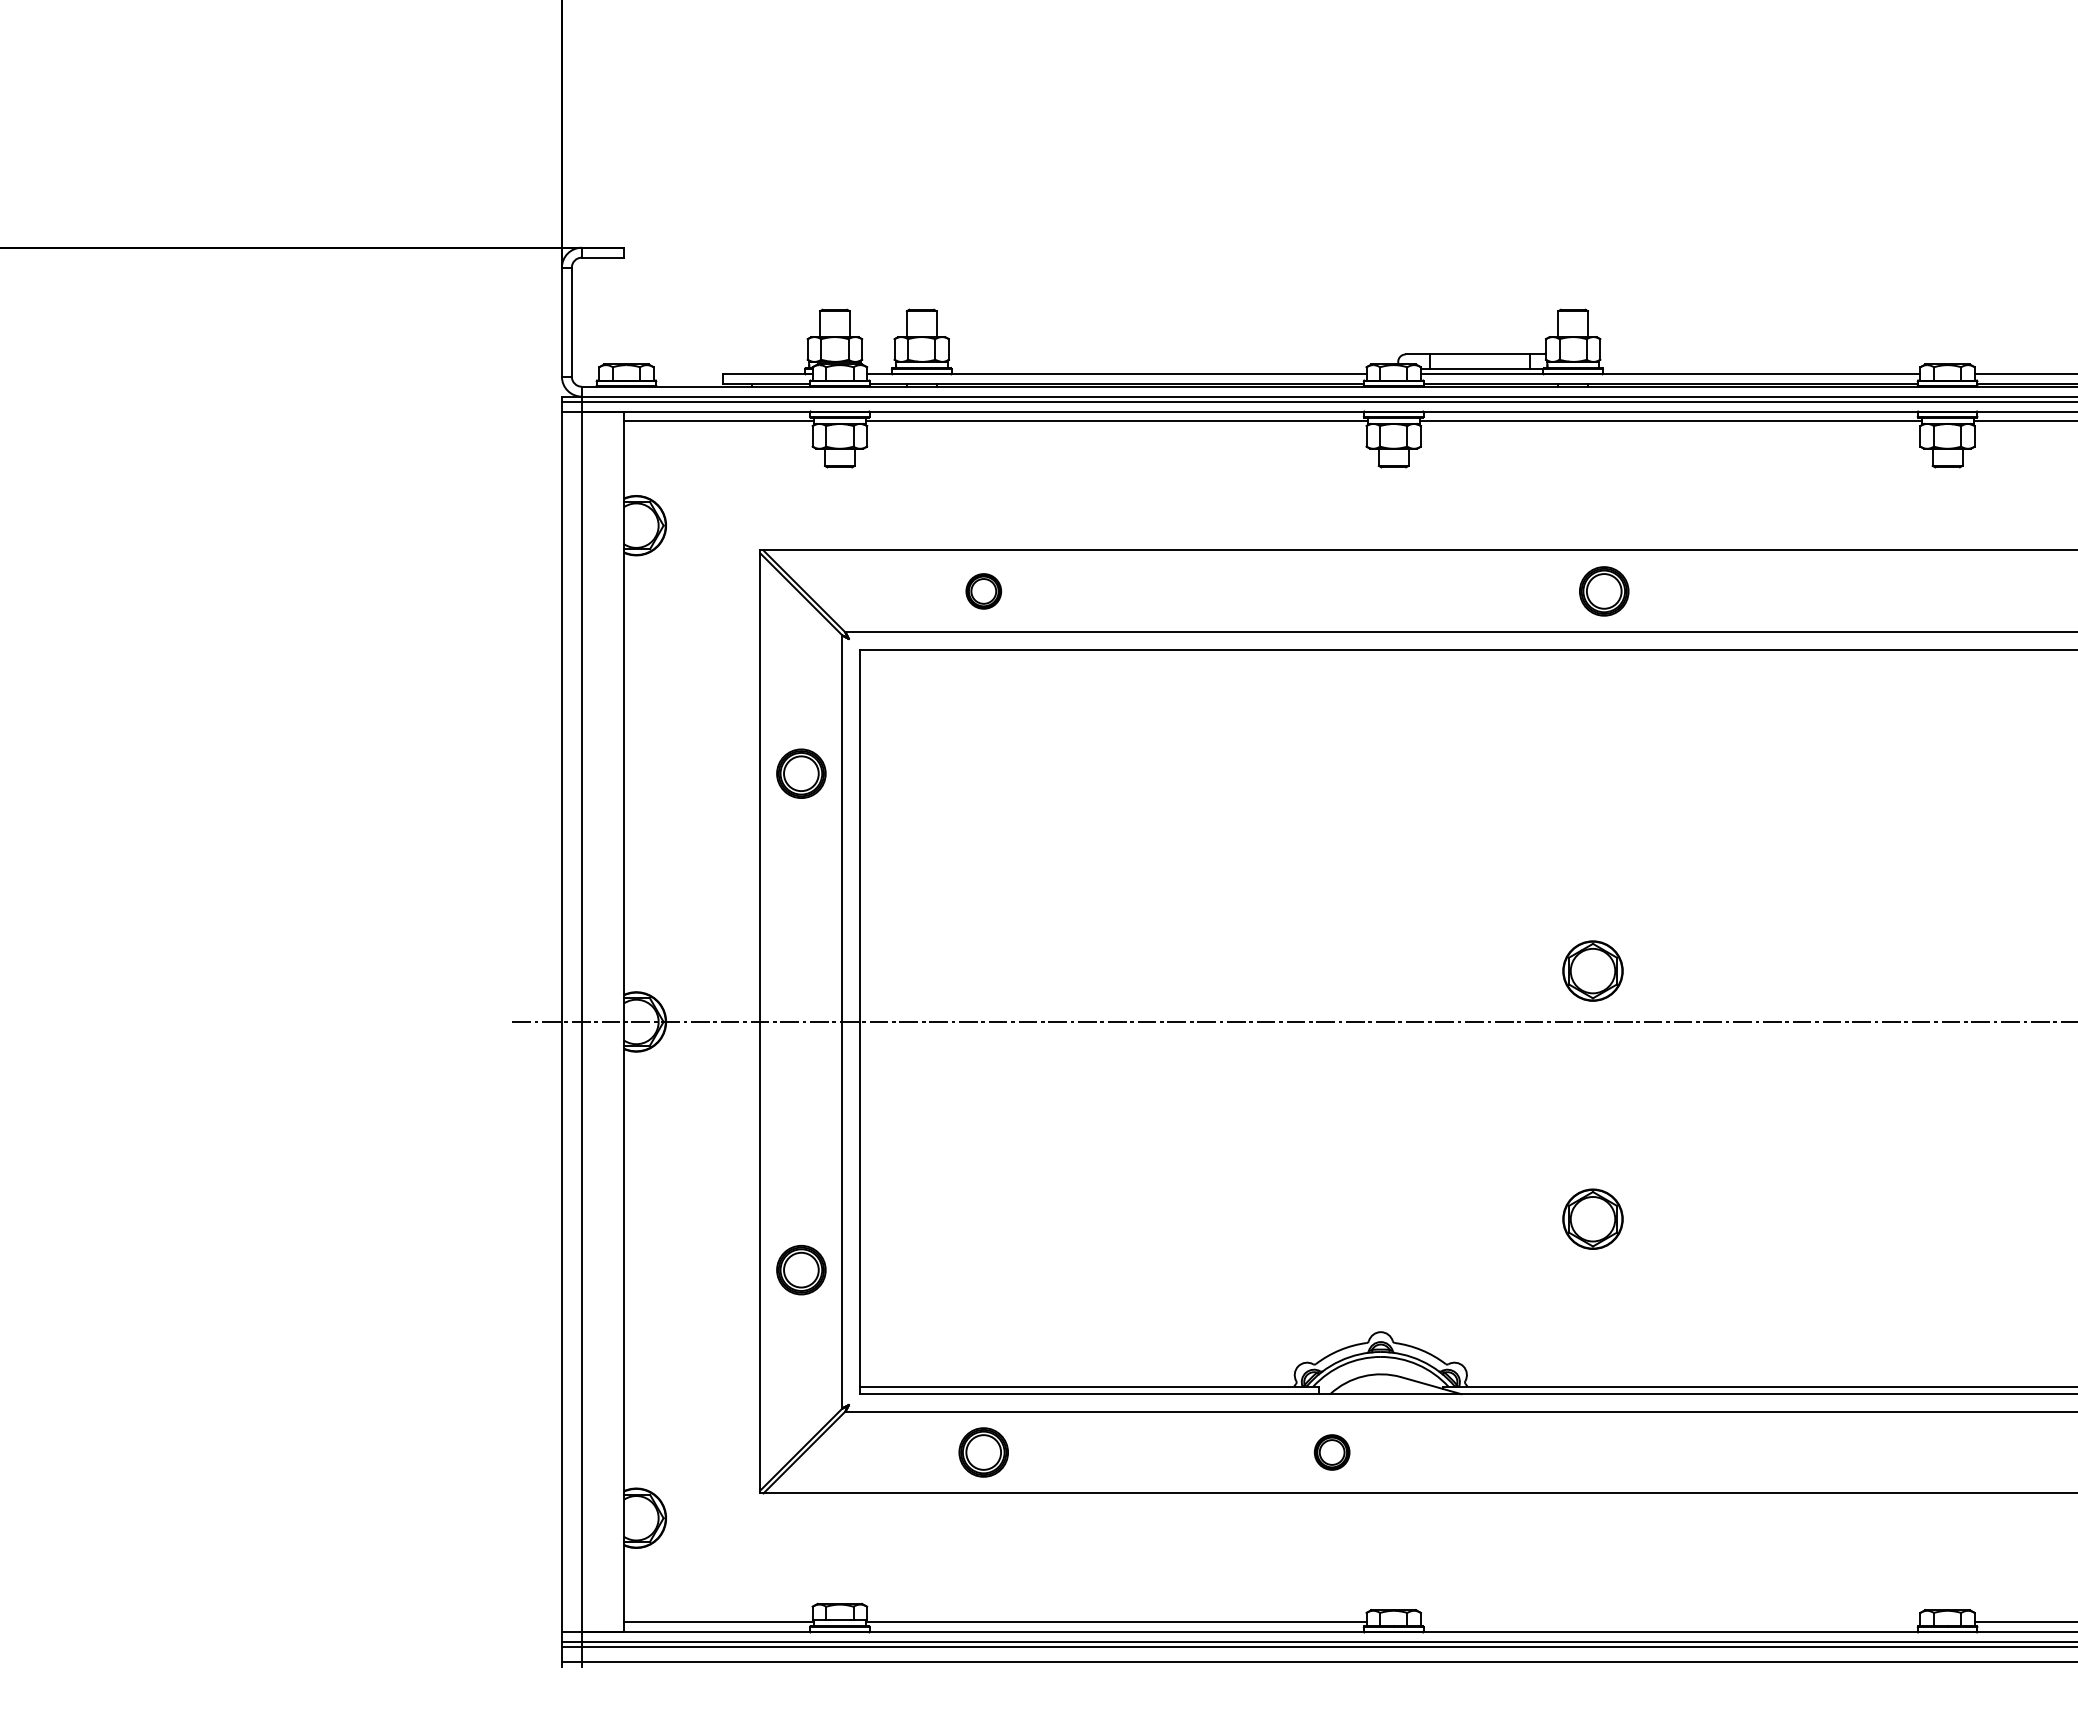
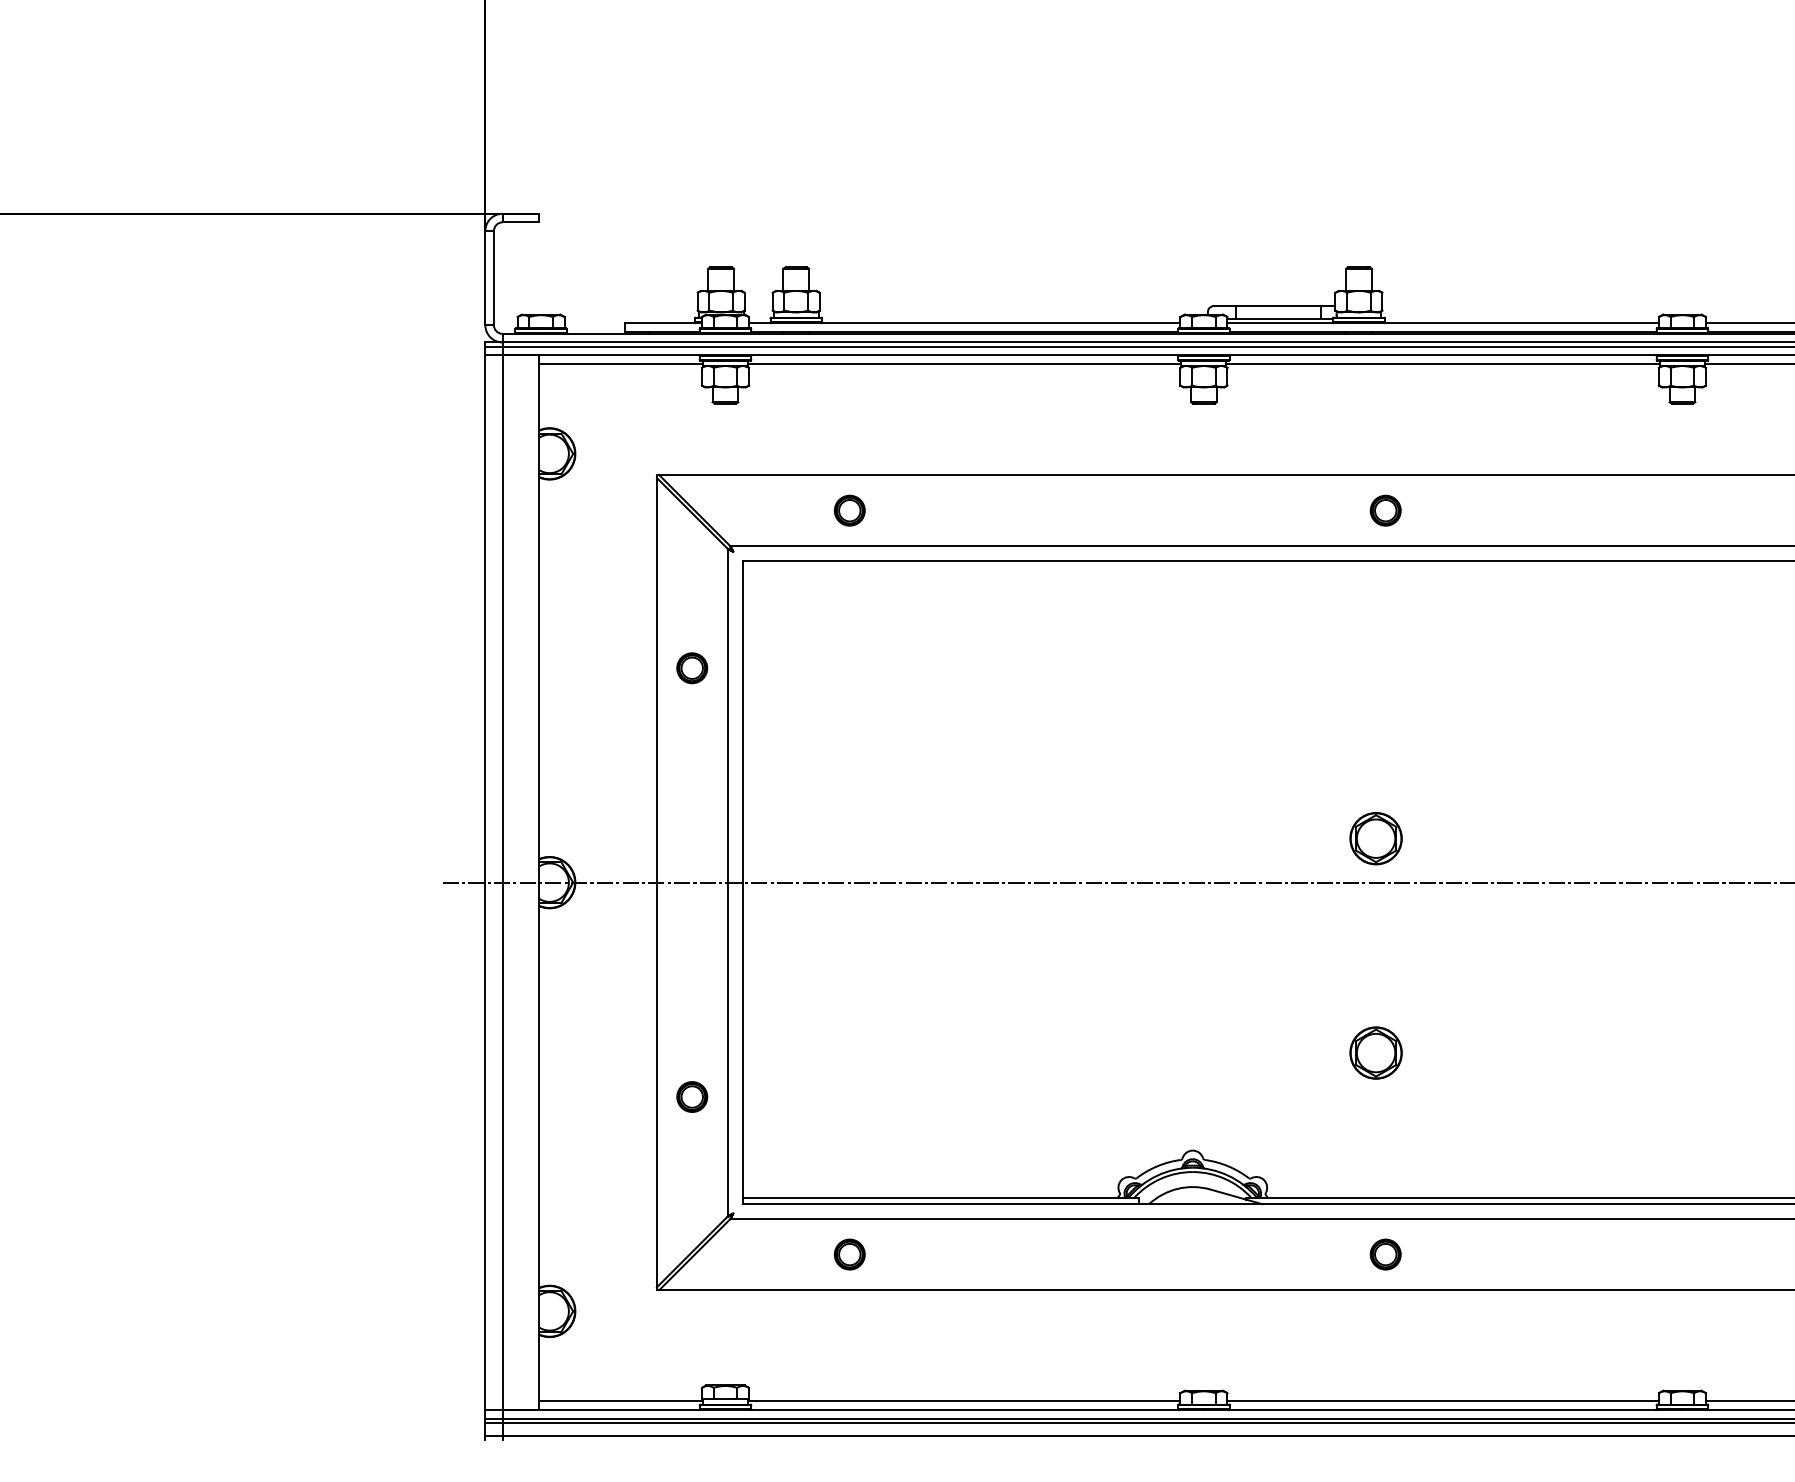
part: (1603, 591) -> (1385, 510), size x0.71
part: (801, 773) -> (692, 668), size x0.71
part: (801, 1269) -> (692, 1096), size x0.71
part: (983, 1452) -> (849, 1254), size x0.71
part: (1331, 1452) -> (1385, 1254), moved
line: (1670, 1622) -> (1443, 1401), added

